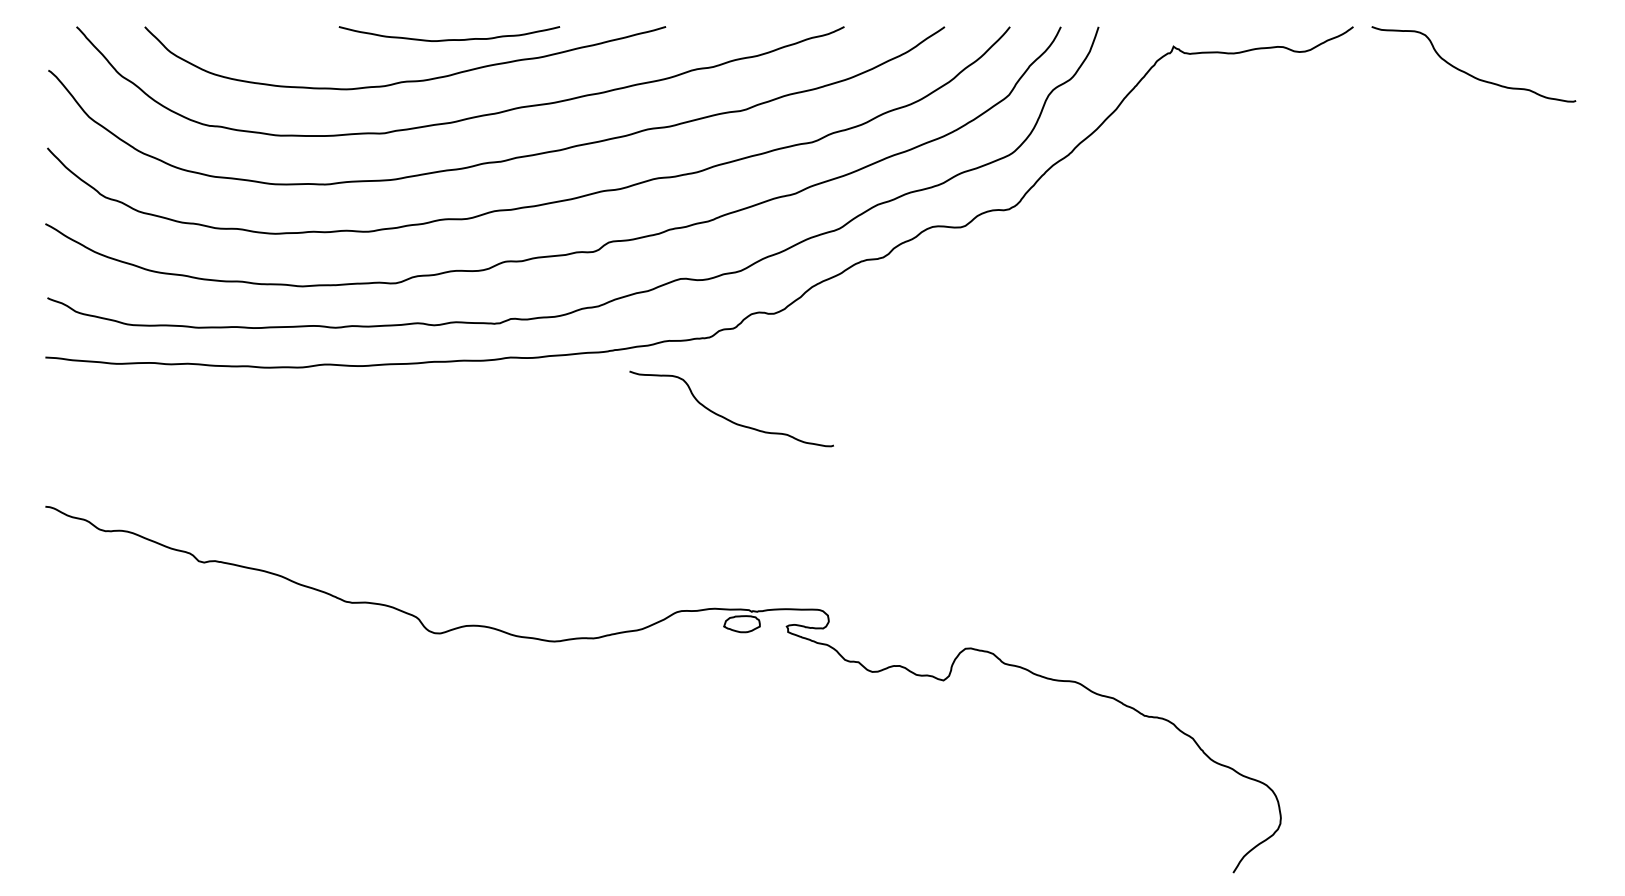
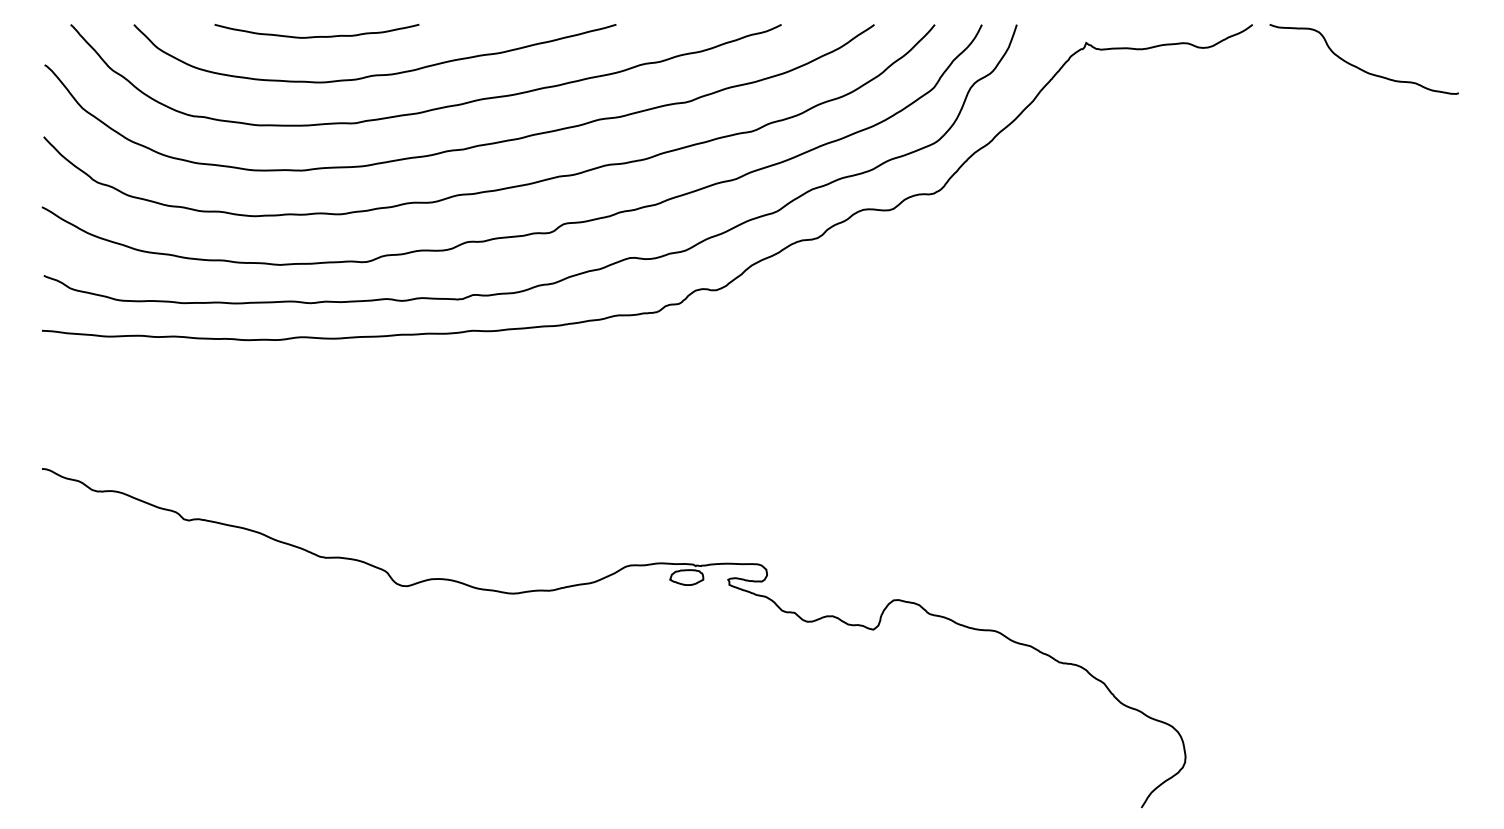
curve: (448, 39) -> (316, 36), moved
curve: (726, 417) -> (672, 386), removed

